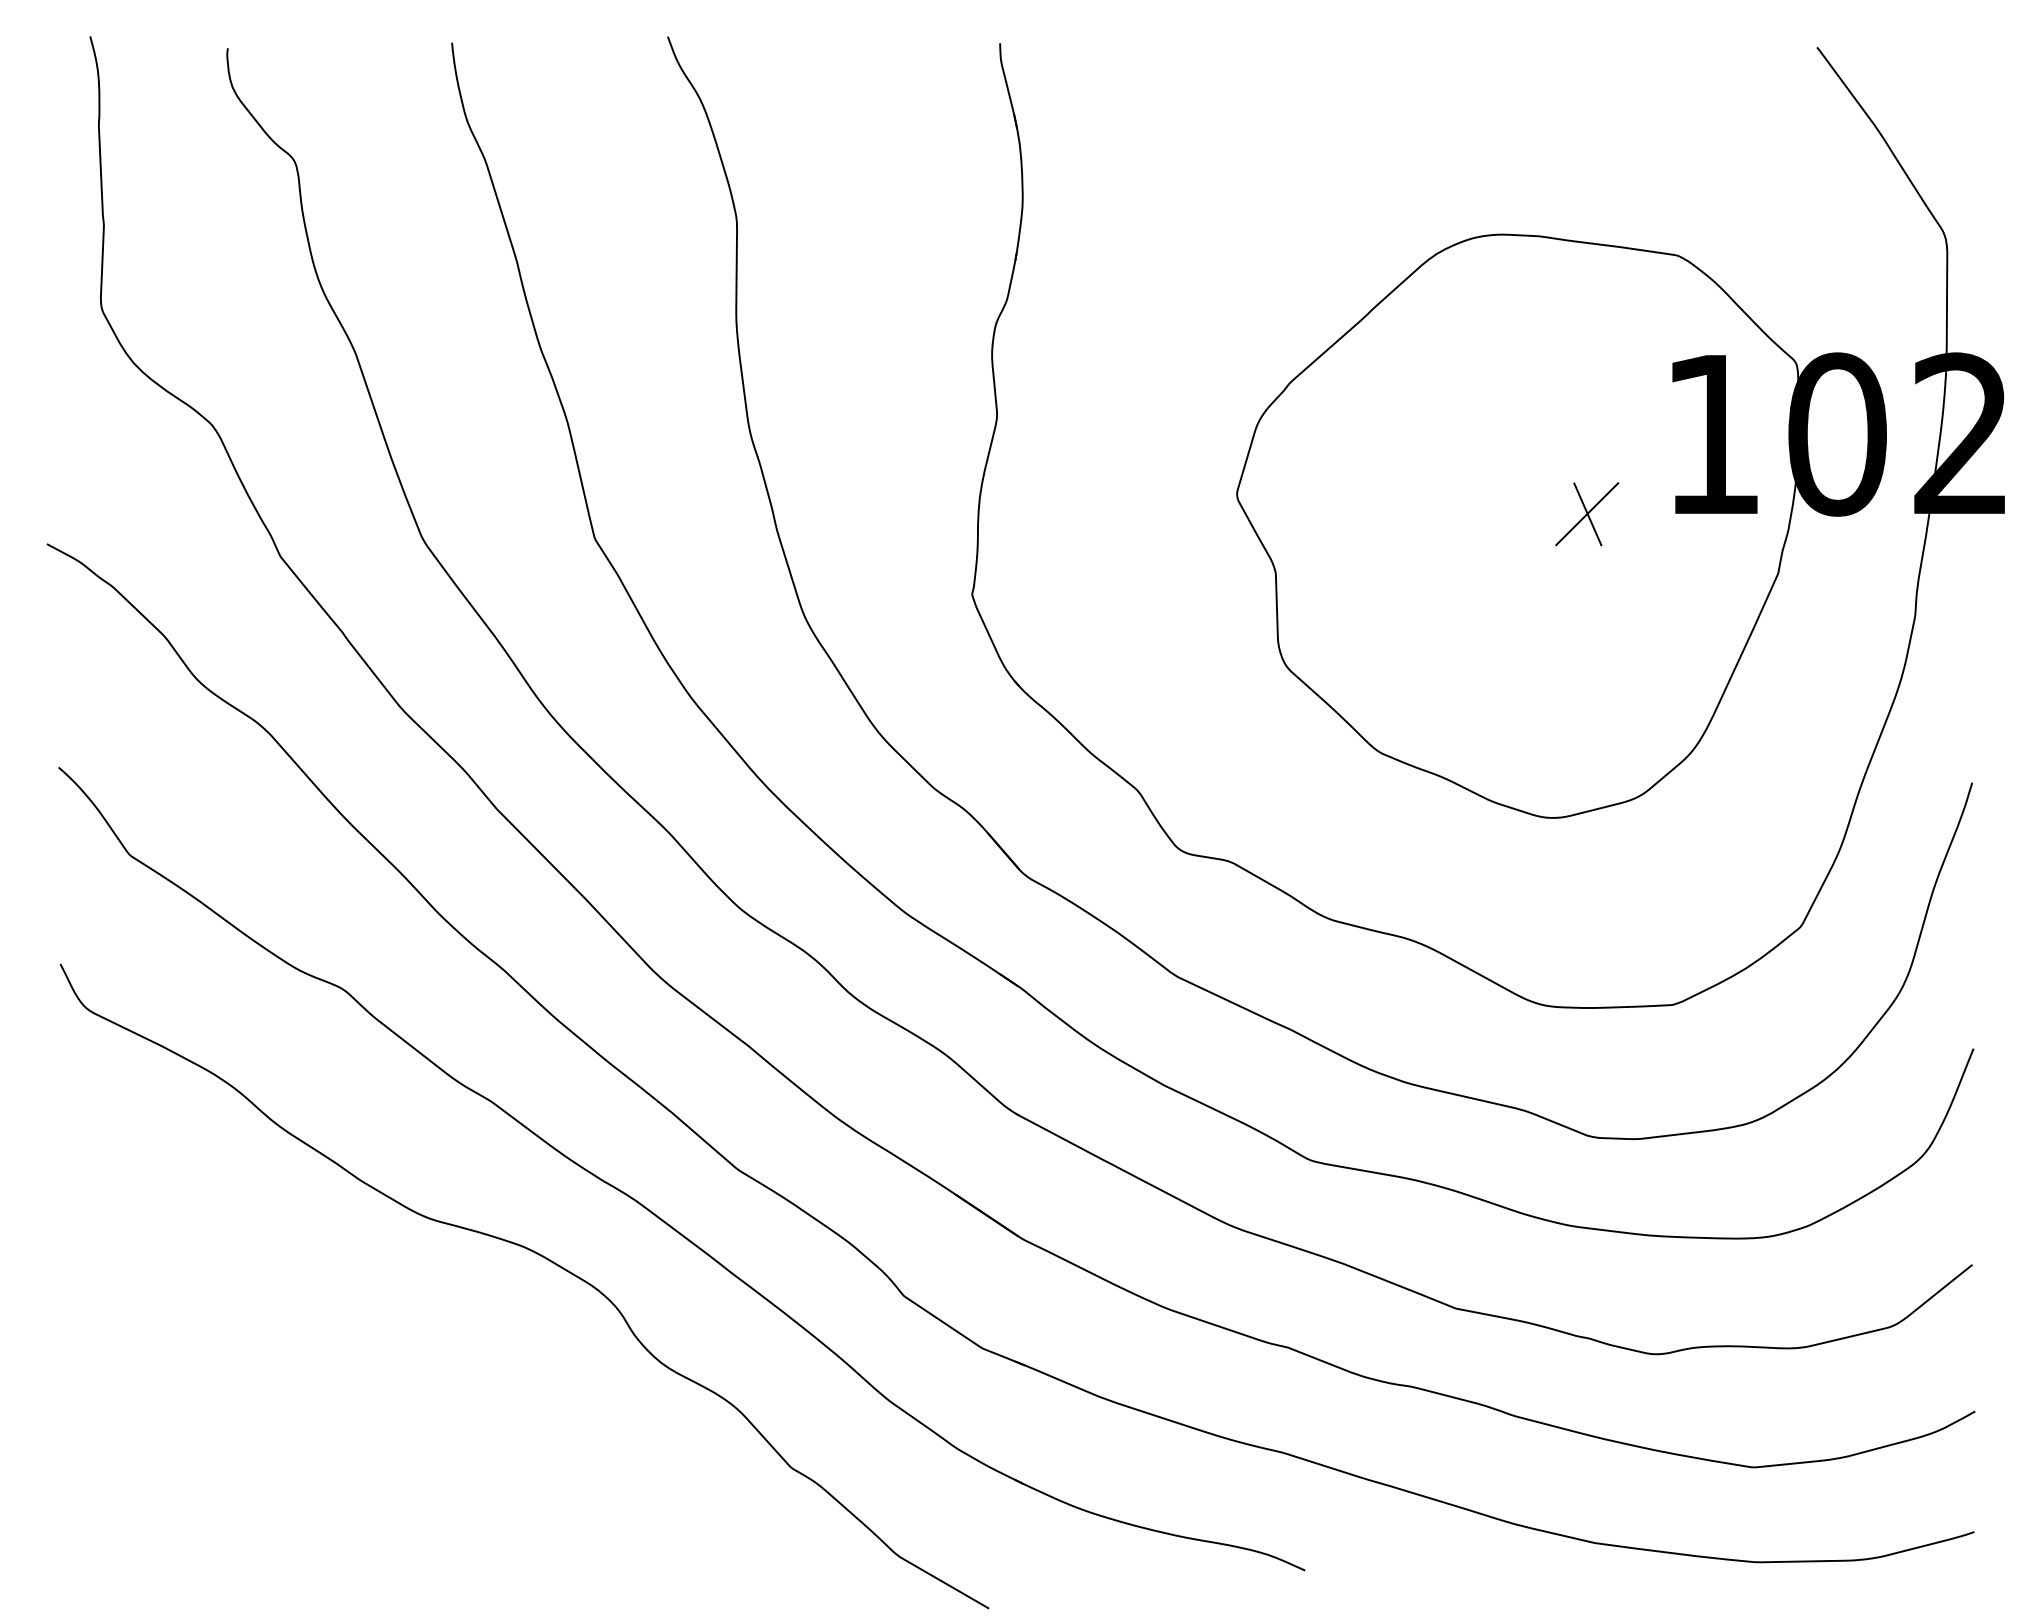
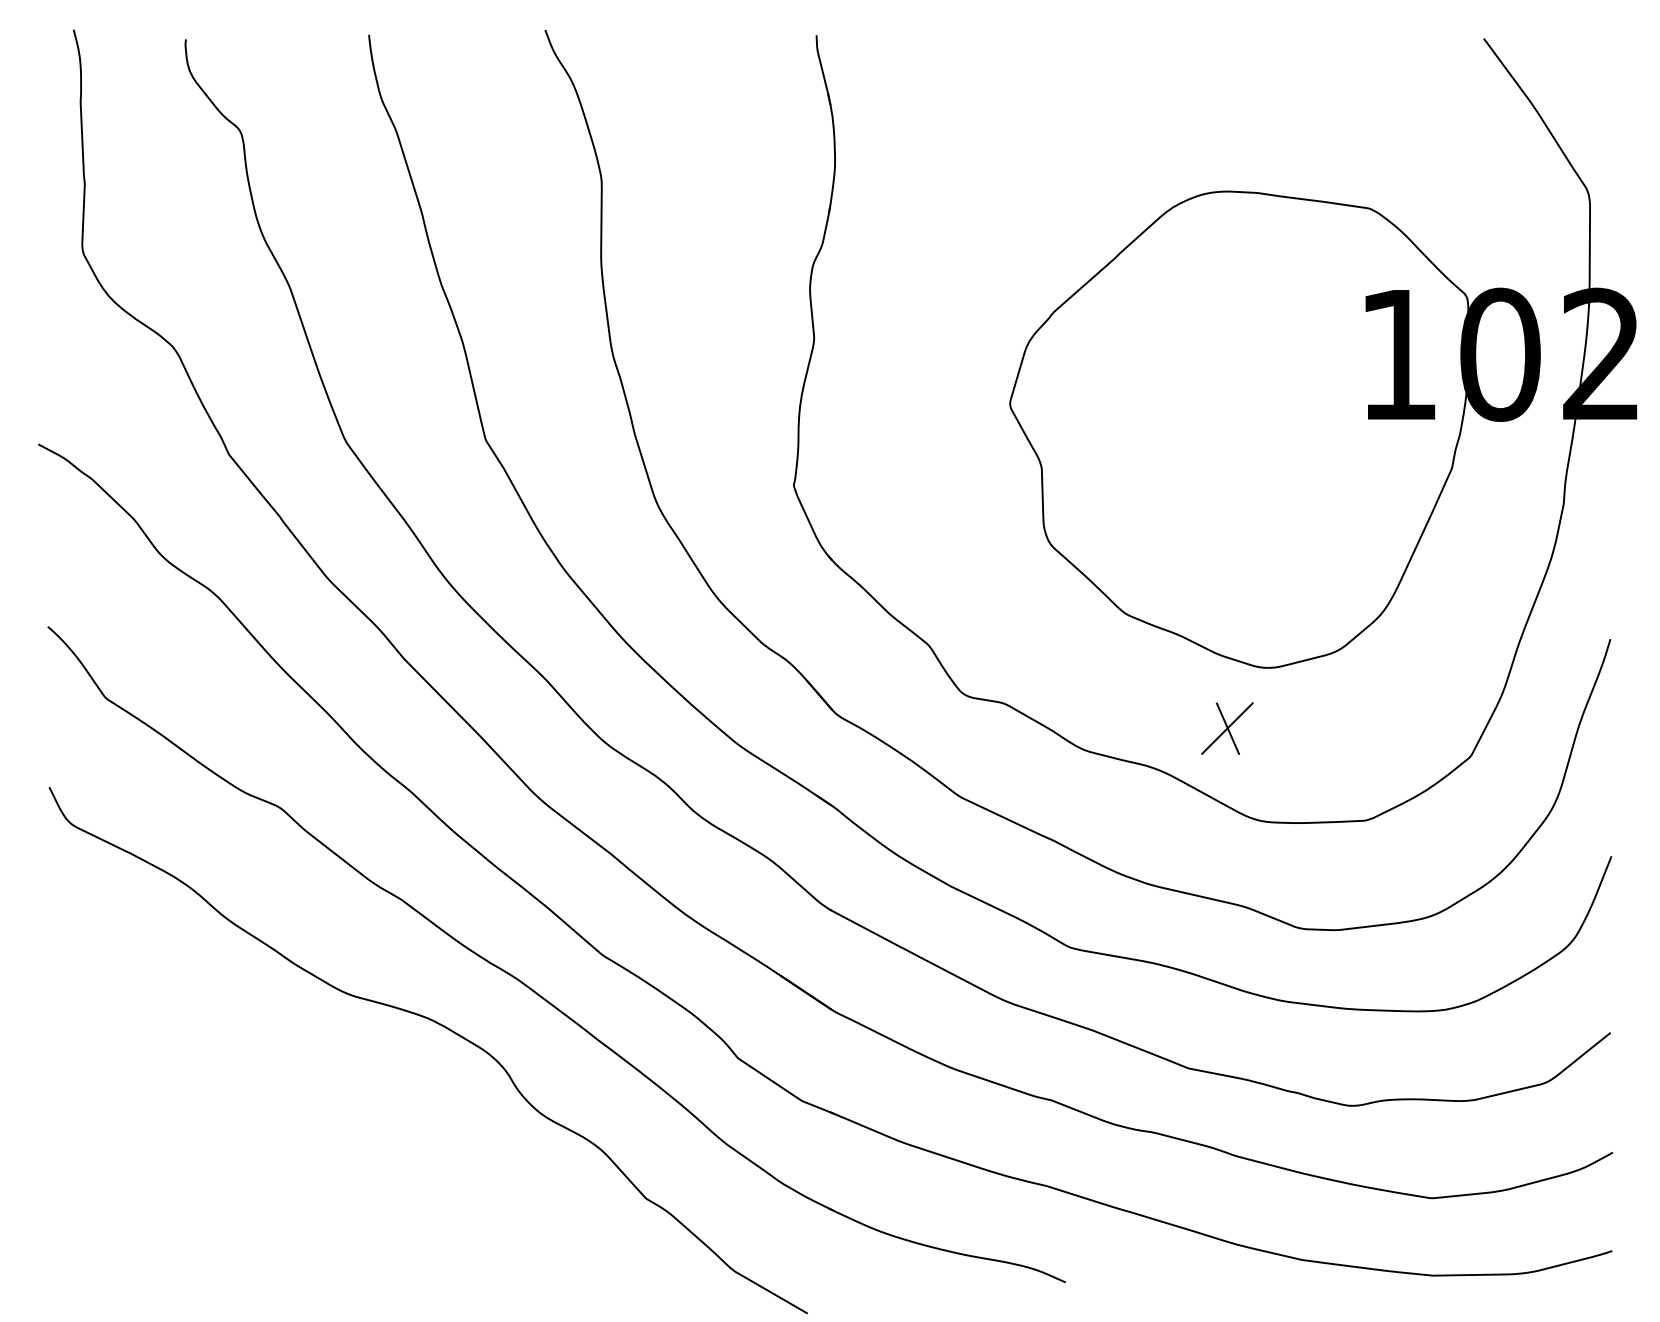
part: (1587, 514) -> (1227, 728), moved

